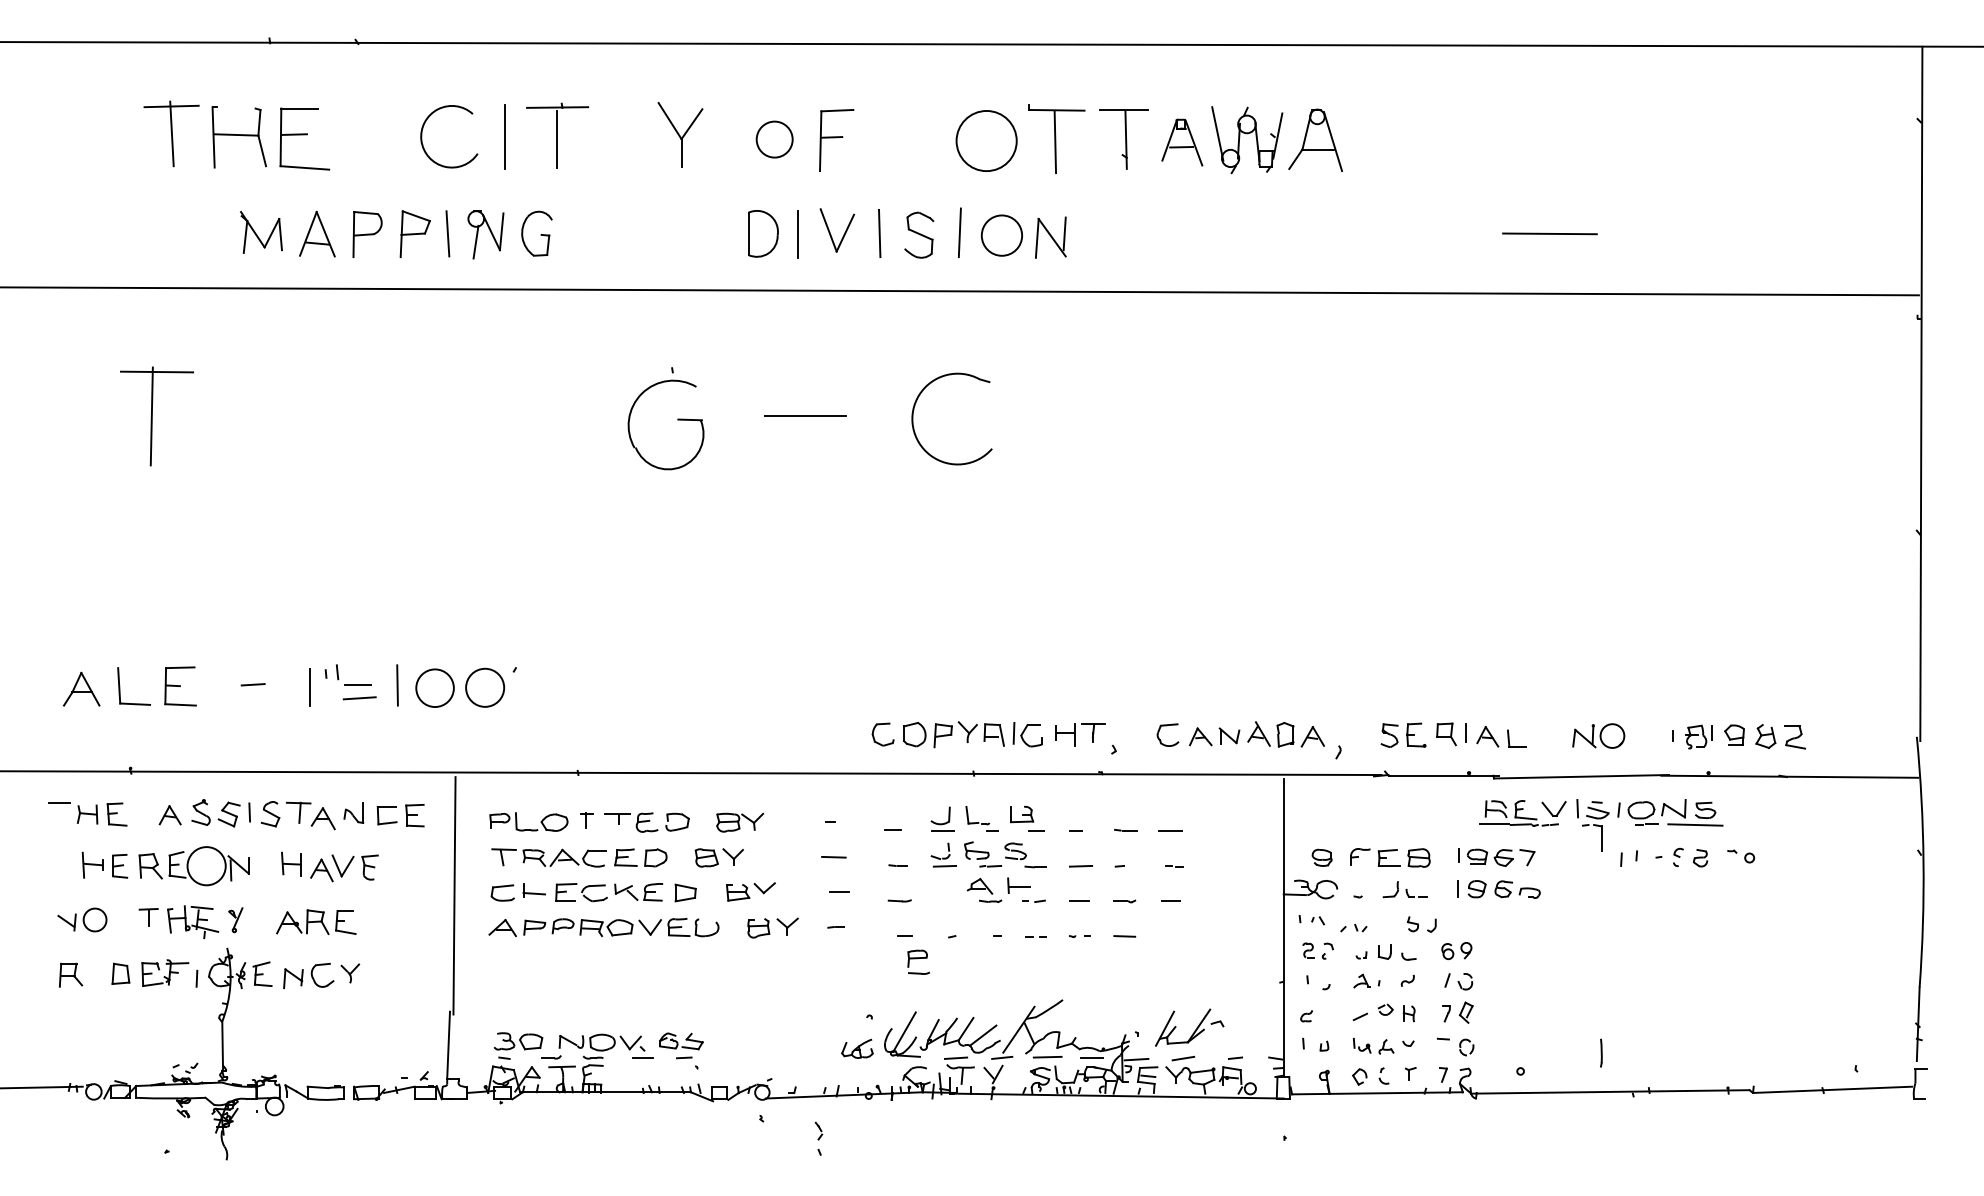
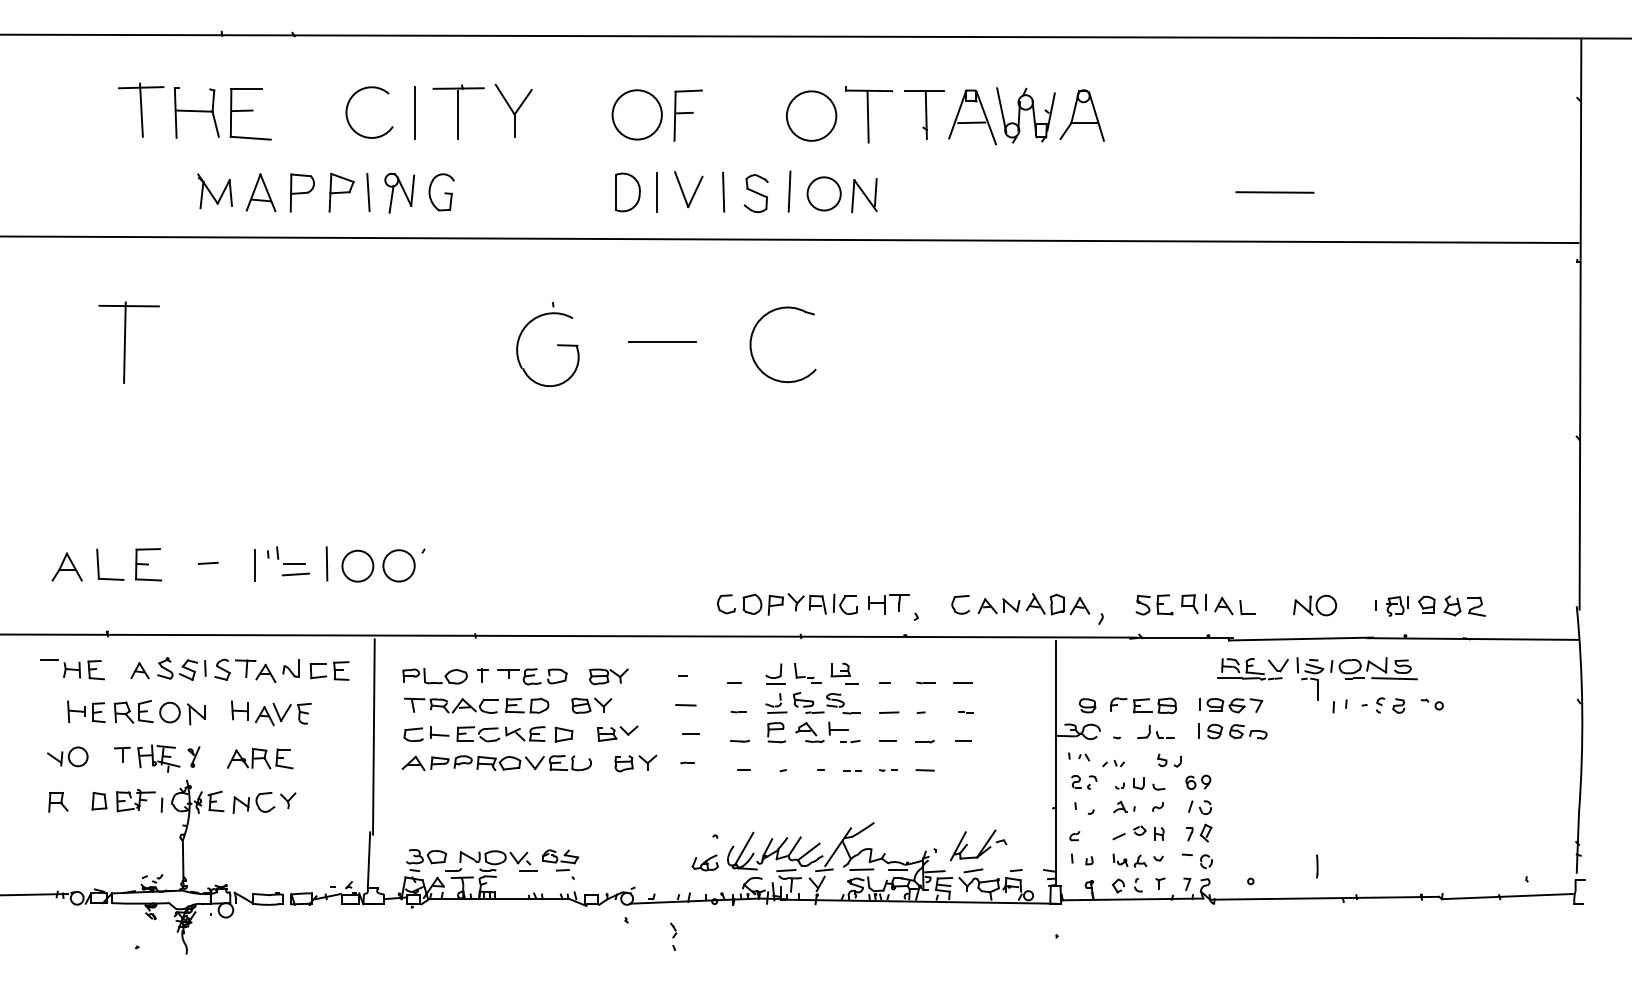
part: (680, 134) -> (513, 110), moved
circle: (773, 139) -> (636, 114), size x1.67
part: (1182, 142) -> (972, 117), size x1.43
circle: (206, 866) -> (169, 712), size x0.62
part: (918, 962) -> (776, 732), moved

